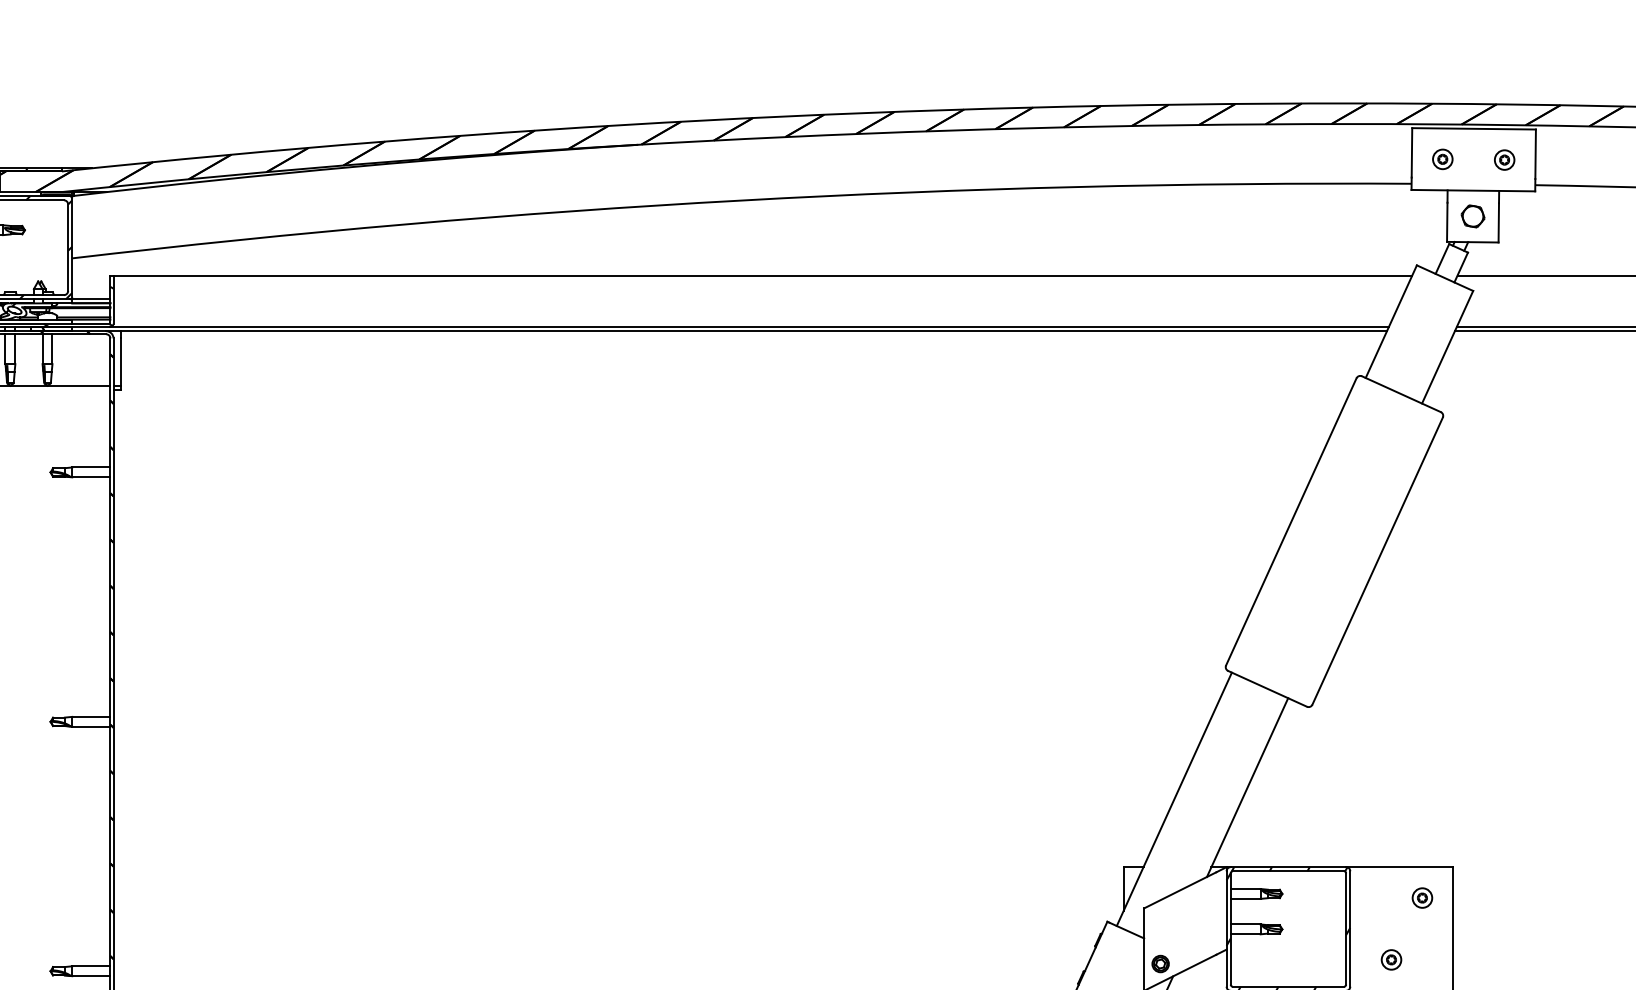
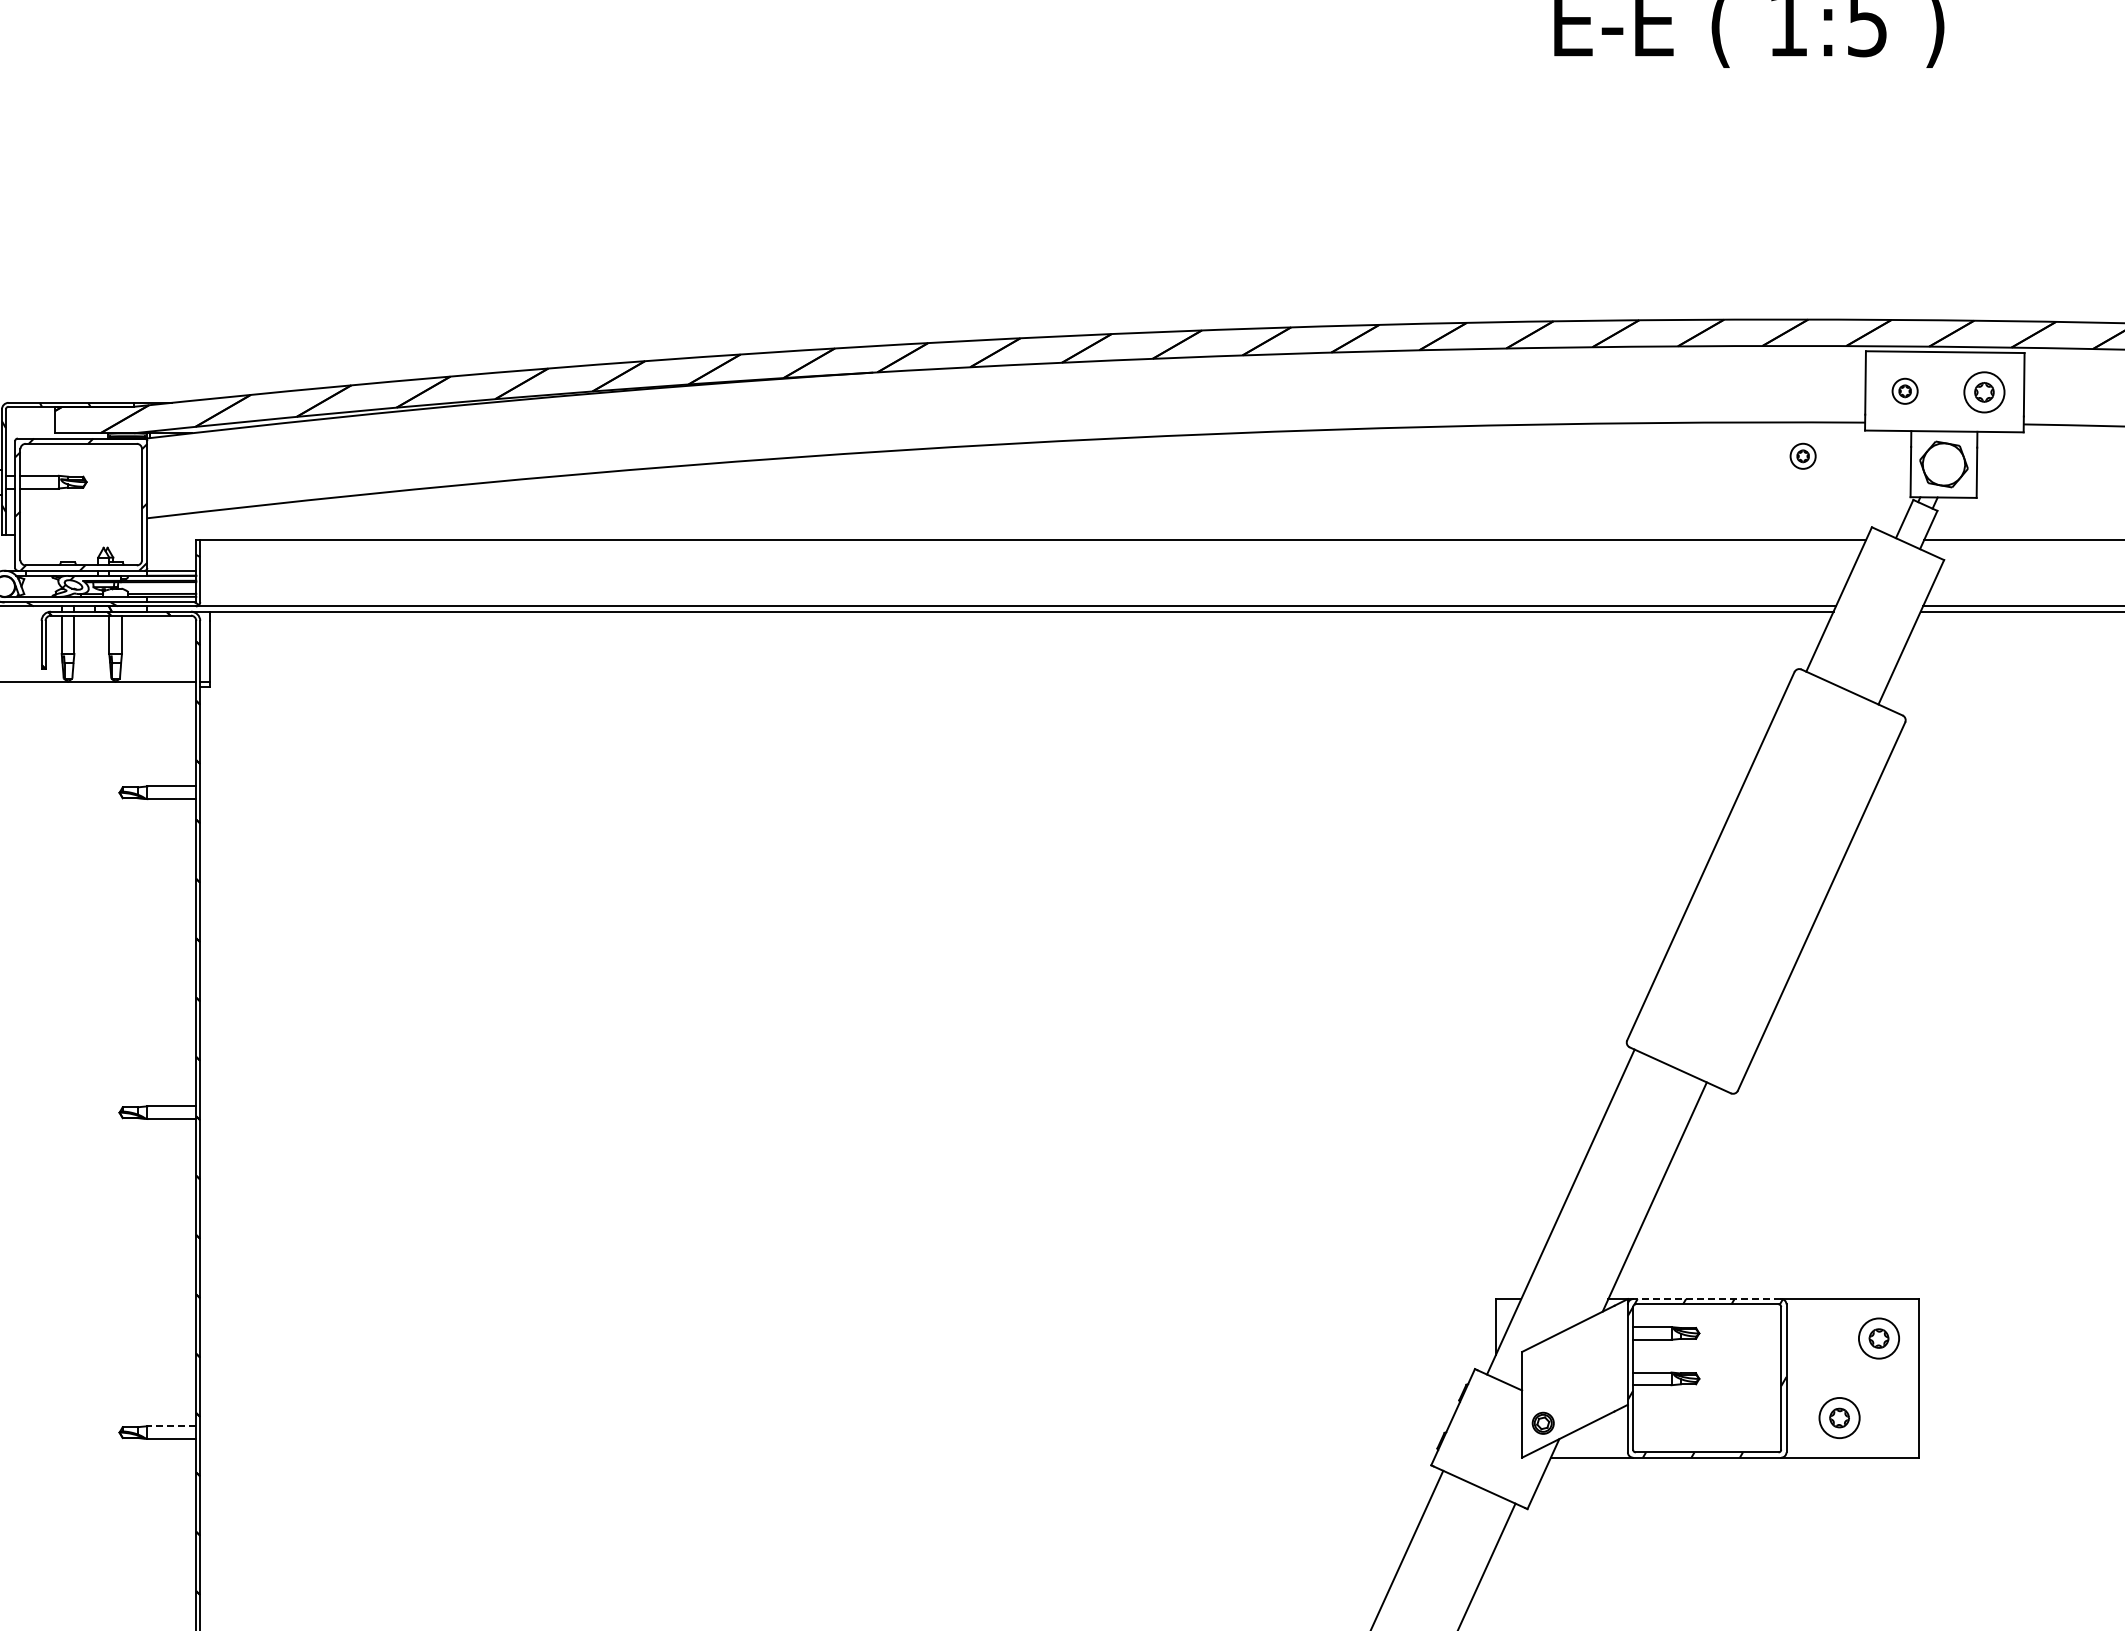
part: (1504, 159) -> (1984, 391), size x1.6
part: (1362, 209) -> (1802, 455), added
part: (1472, 216) -> (1943, 464), size x1.6
line: (1287, 867) -> (1706, 1299), solid -> dashed
part: (1422, 897) -> (1878, 1338), size x1.6
part: (1390, 959) -> (1838, 1417), size x1.6
line: (91, 966) -> (171, 1426), solid -> dashed

